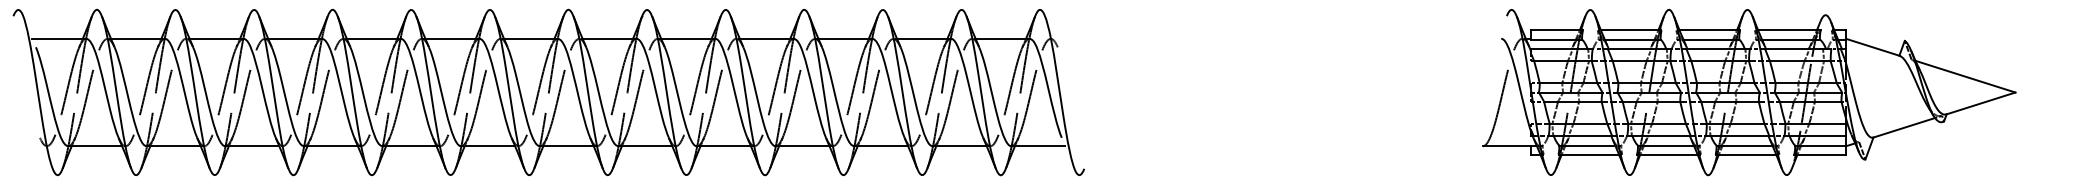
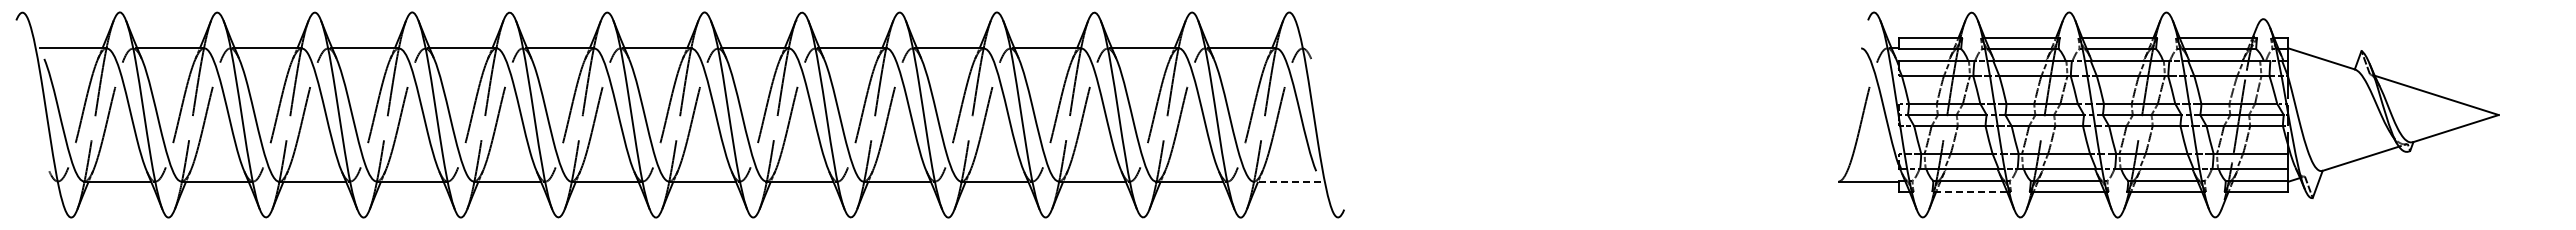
line: (1037, 146) -> (1286, 181), solid -> dashed
line: (1588, 154) -> (1969, 191), solid -> dashed

